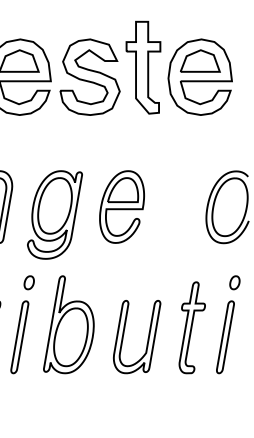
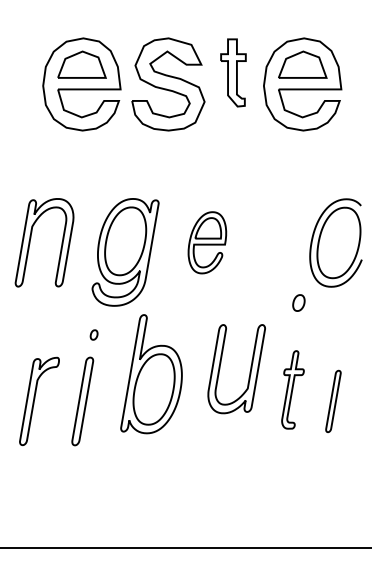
part: (143, 67) -> (233, 72), size x0.6
part: (122, 206) -> (207, 242), size x0.7
part: (28, 282) -> (93, 334), size x0.6
part: (234, 282) -> (298, 302), moved
part: (68, 325) -> (151, 374), moved
part: (191, 327) -> (292, 389), size x0.7
part: (225, 337) -> (333, 401), size x0.7
part: (147, 338) -> (249, 371), moved

